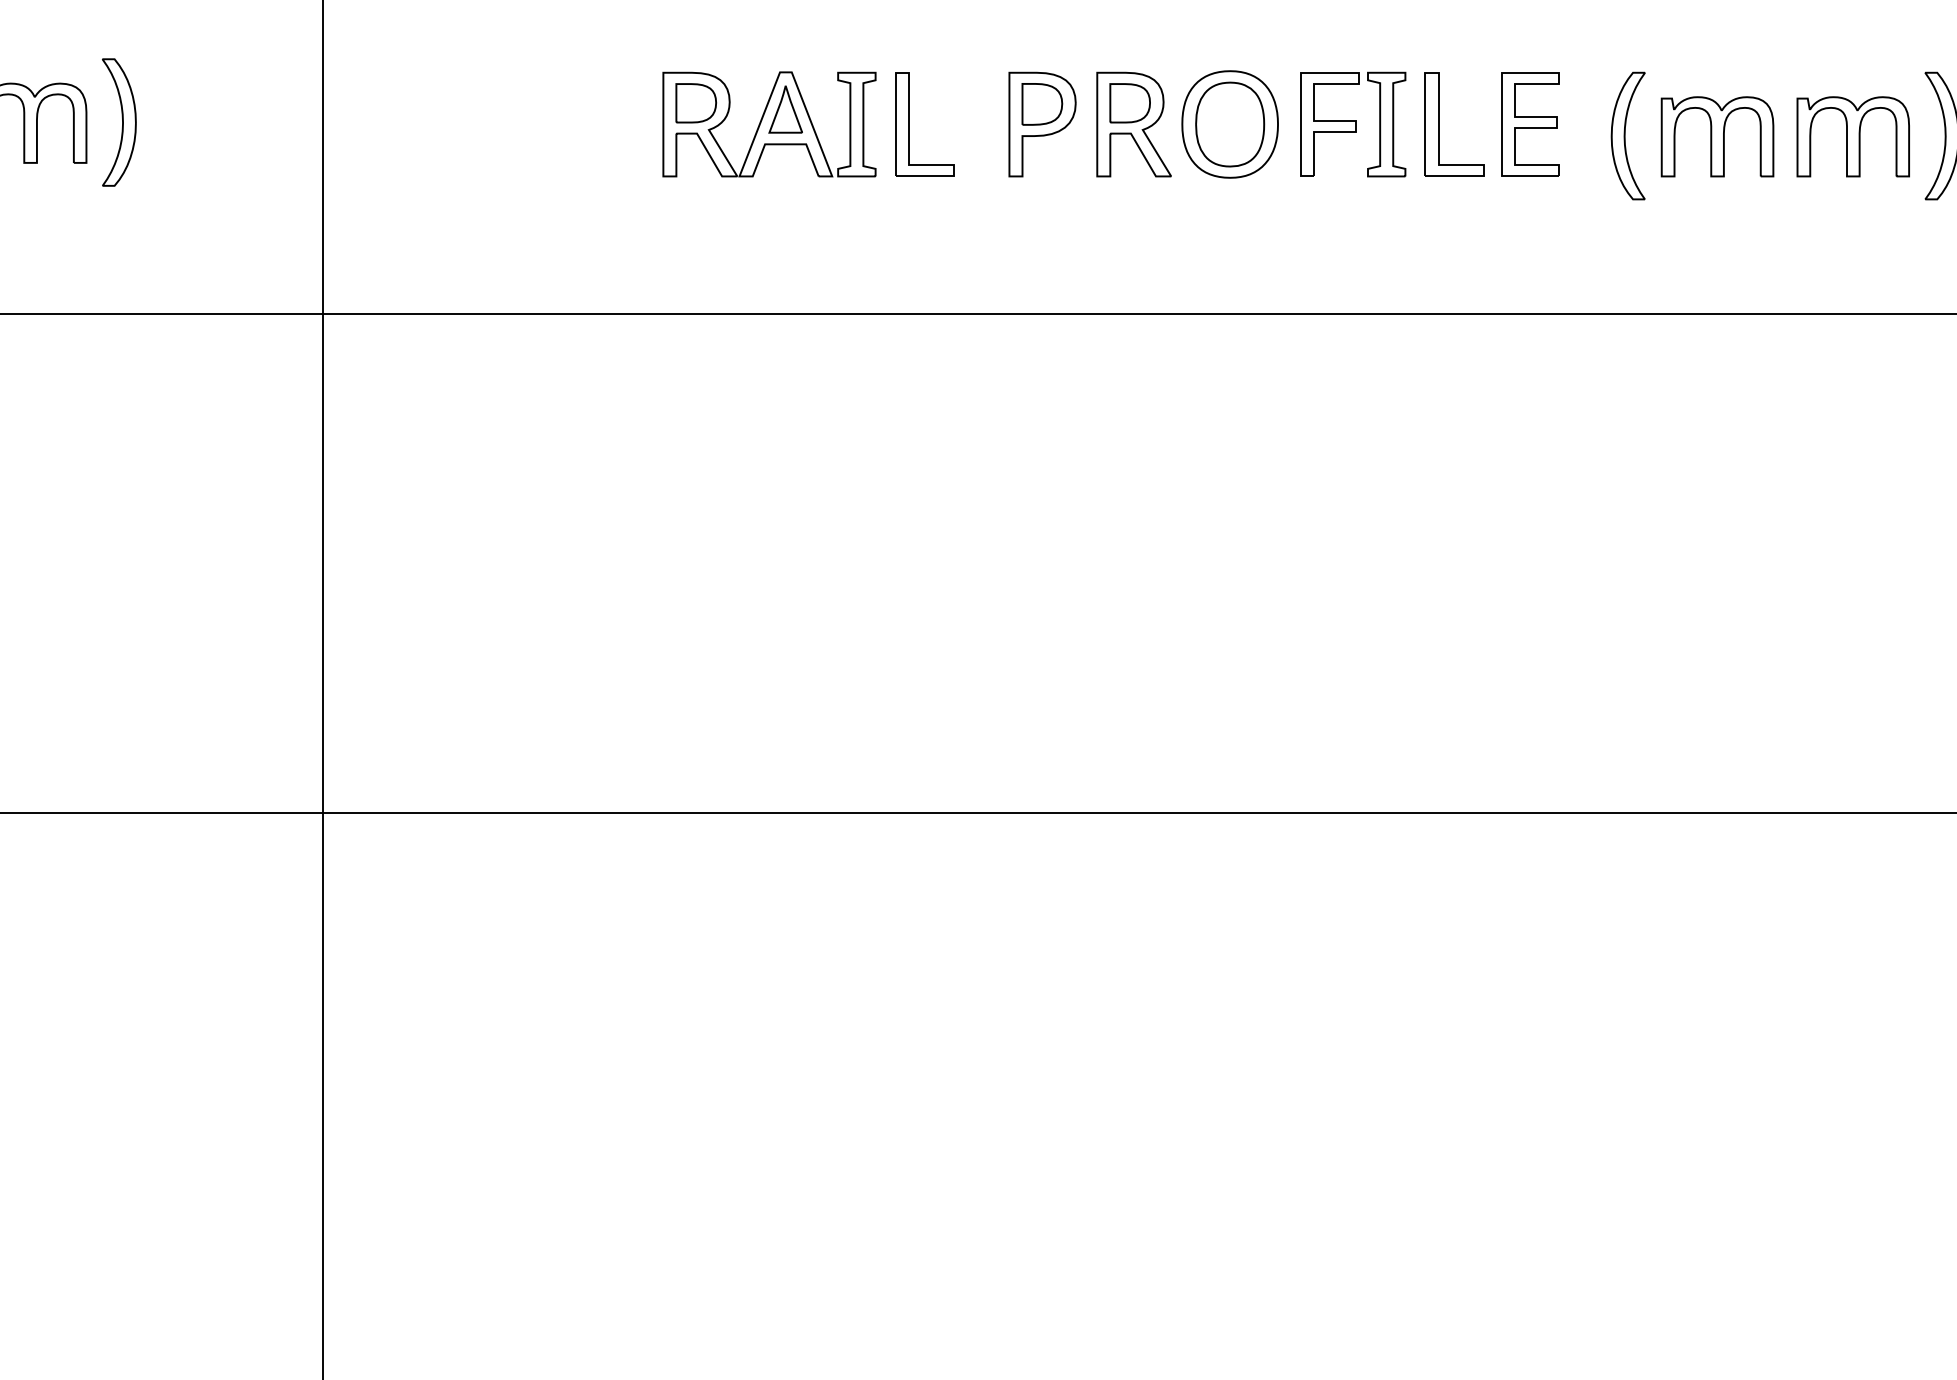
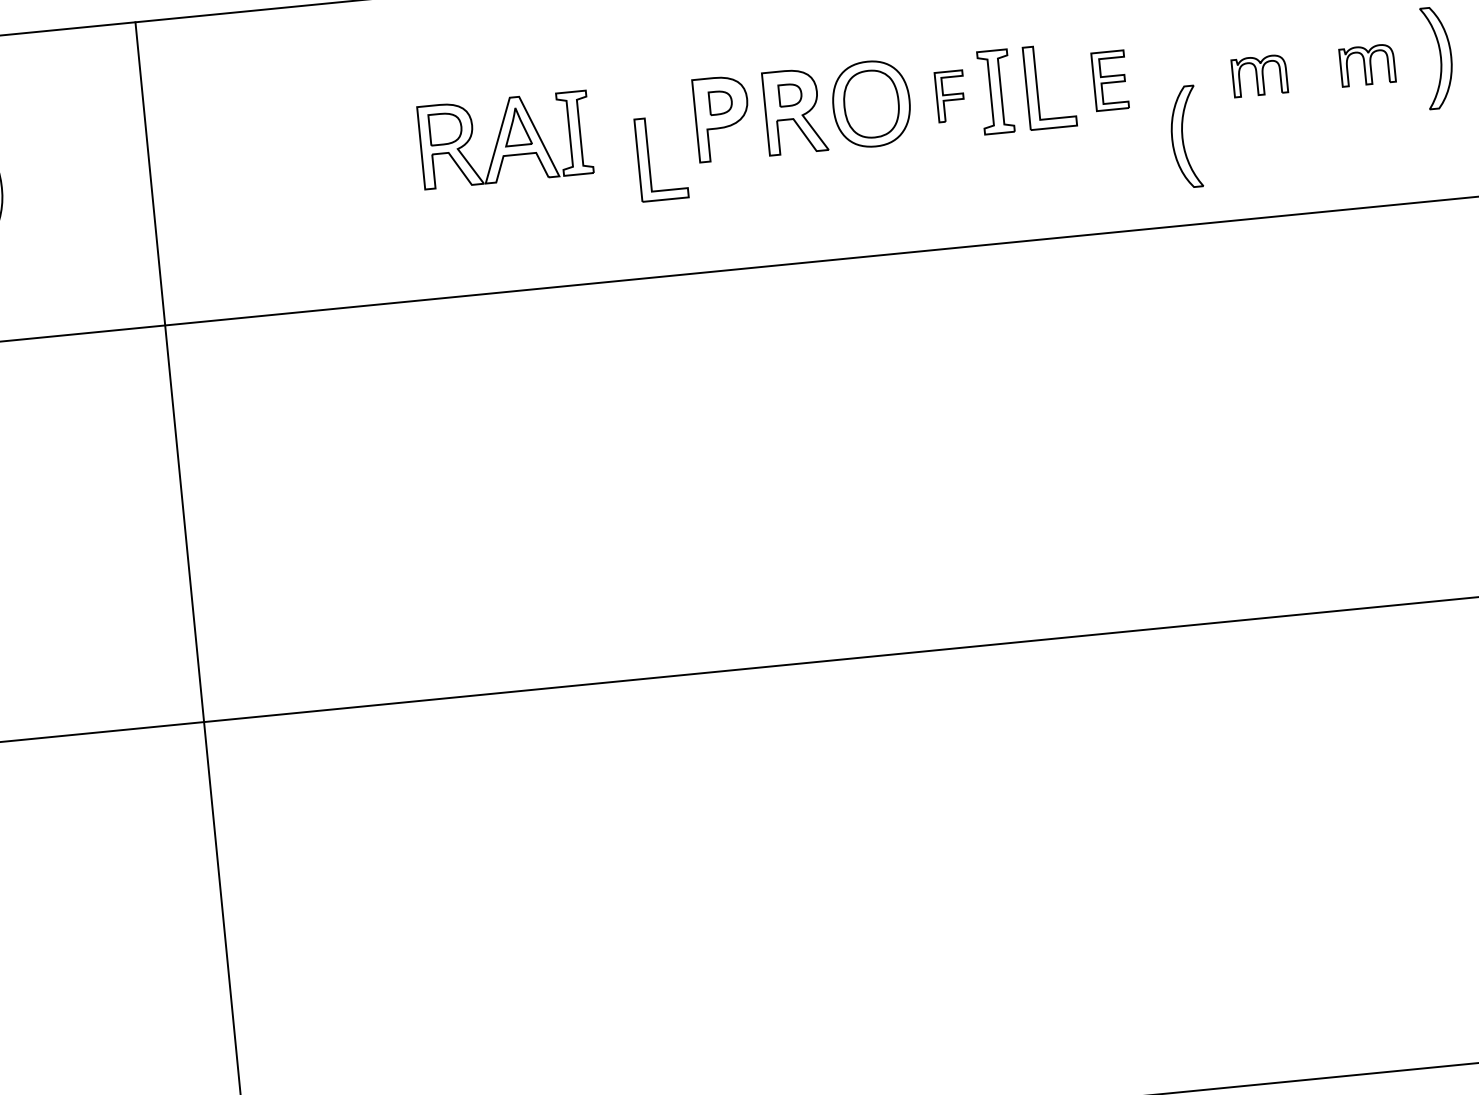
part: (1129, 103) -> (789, 95), size x0.7
part: (1042, 104) -> (720, 102), size x0.7
part: (909, 124) -> (649, 159), moved
part: (1329, 124) -> (950, 96), size x0.6
part: (1530, 124) -> (1110, 80), size x0.7
part: (1627, 135) -> (1184, 136), moved
part: (1717, 136) -> (1259, 75), size x0.6
part: (1852, 136) -> (1366, 65), size x0.6

